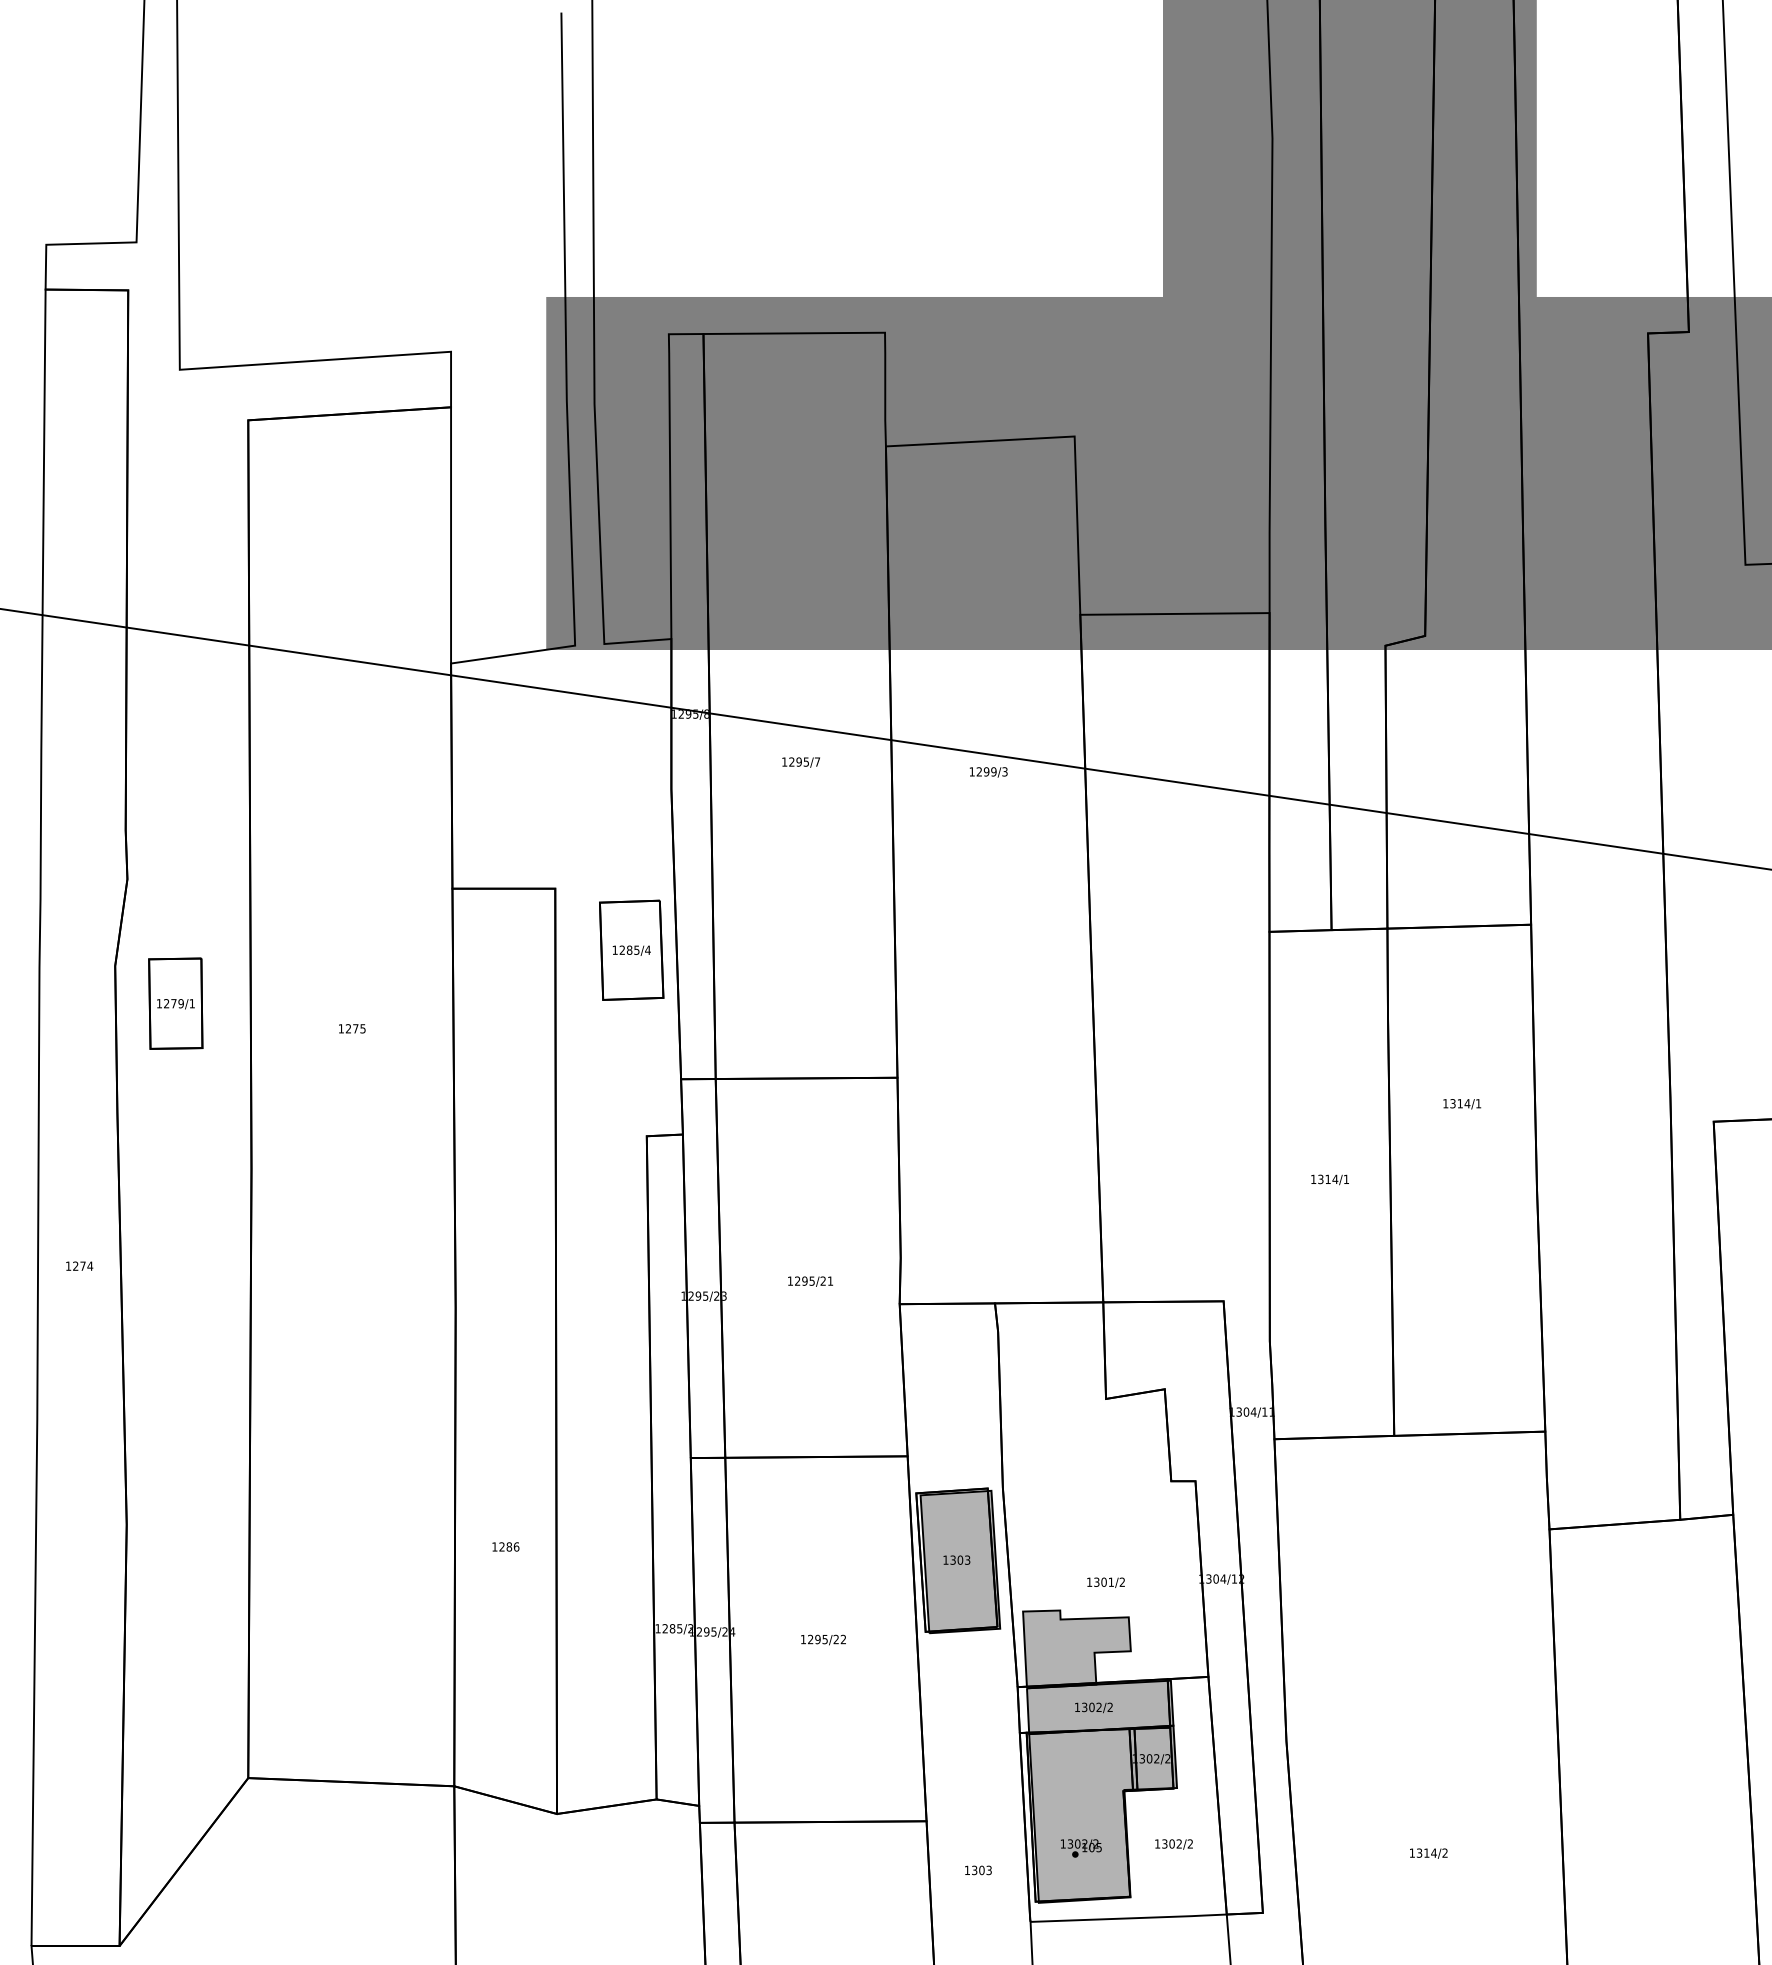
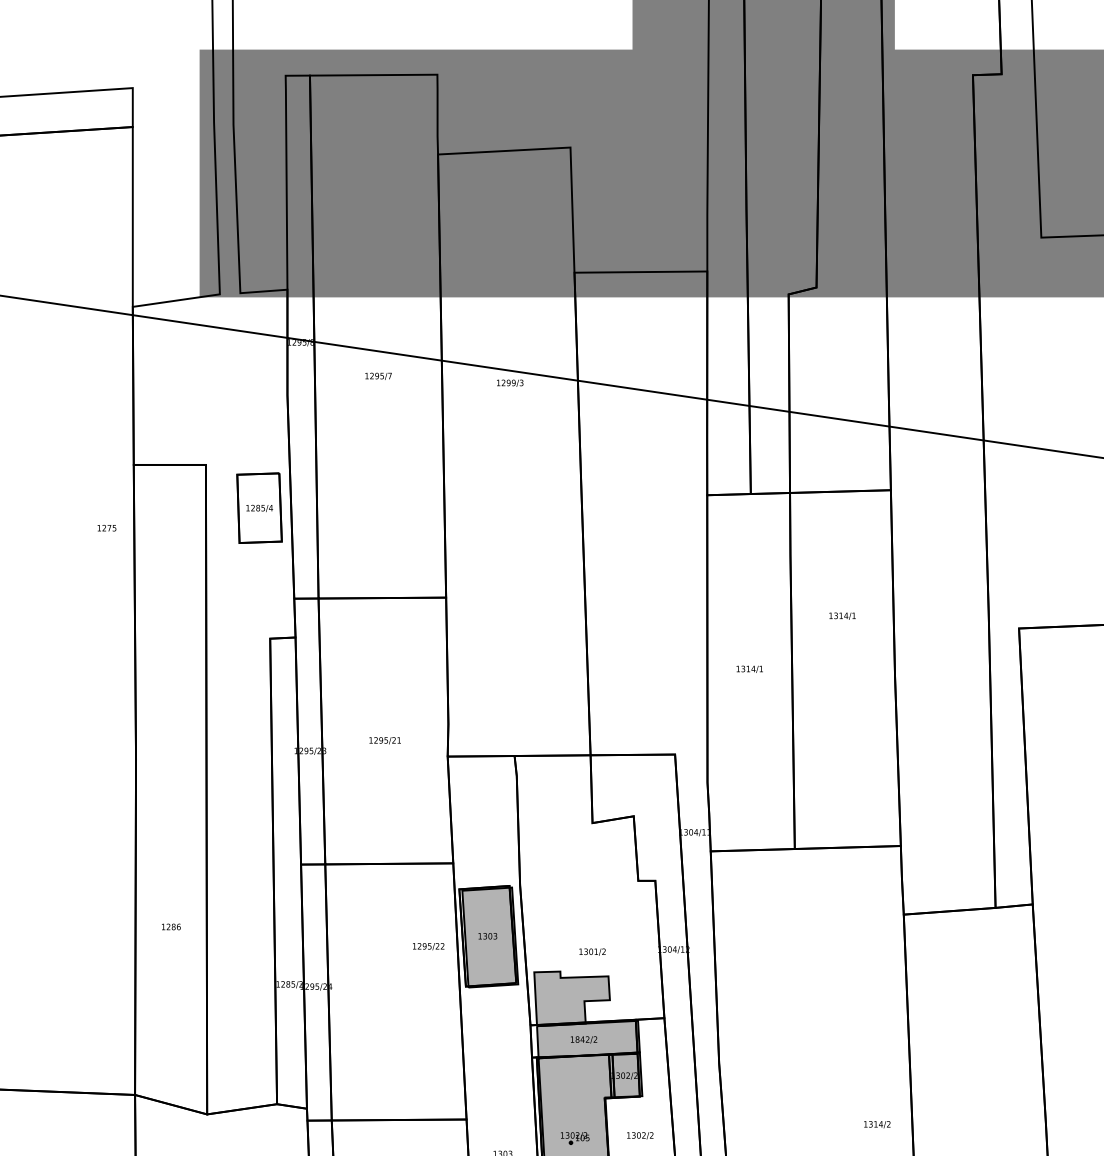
text: (352, 1028) -> (107, 527), moved
text: (823, 1639) -> (428, 946), moved
text: (1088, 1706) -> (580, 1038), 1302/2 -> 1842/2
text: (1428, 1853) -> (877, 1124), moved

